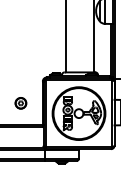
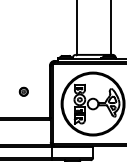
part: (20, 103) -> (23, 91), size x0.62

